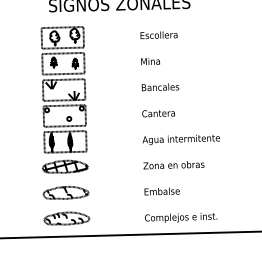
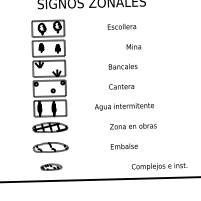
text: (150, 61) -> (133, 46), moved
text: (180, 139) -> (123, 106), moved
text: (181, 217) -> (159, 166), moved
part: (66, 218) -> (51, 167), size x0.6

